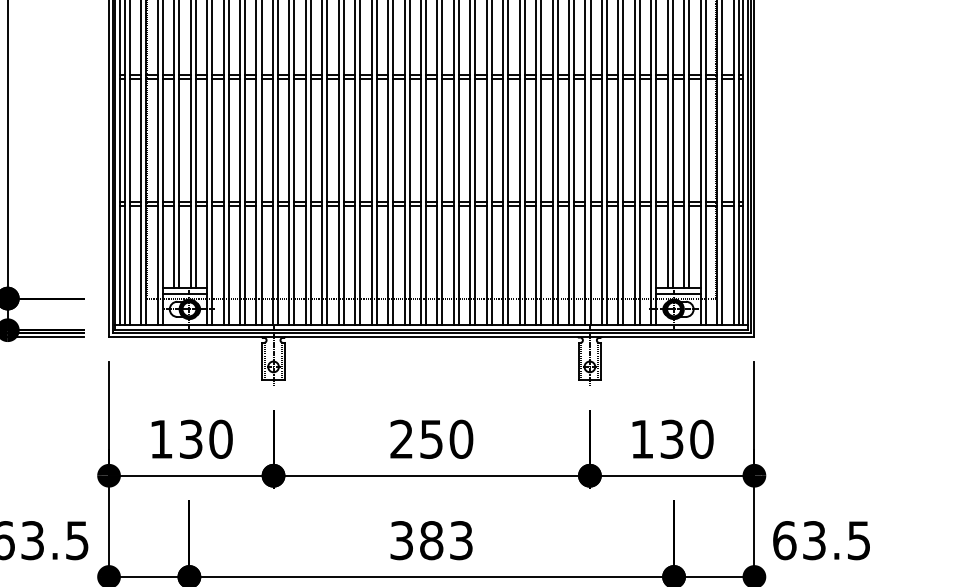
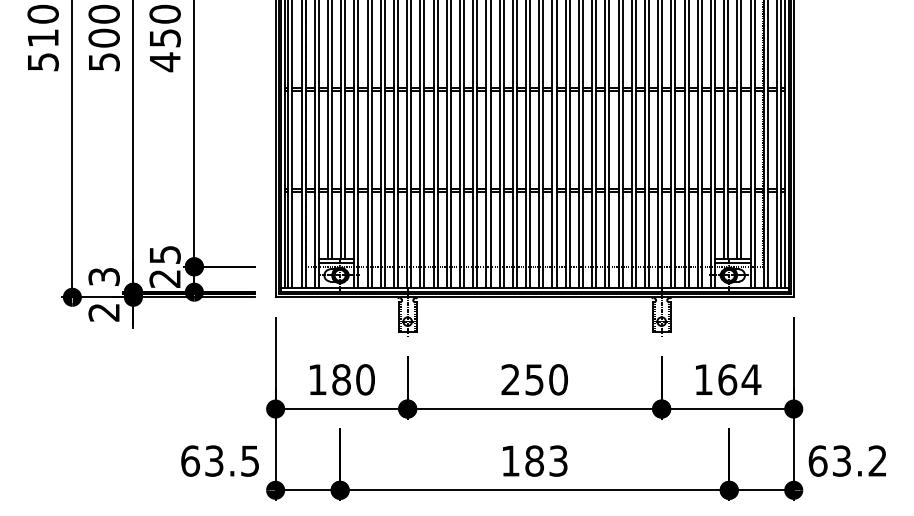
text: (191, 438) -> (341, 379), 130 -> 180
text: (686, 438) -> (739, 379), 130 -> 164
text: (401, 539) -> (510, 460), 383 -> 183
text: (858, 539) -> (877, 460), 63.5 -> 63.2

